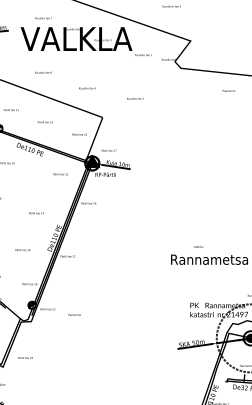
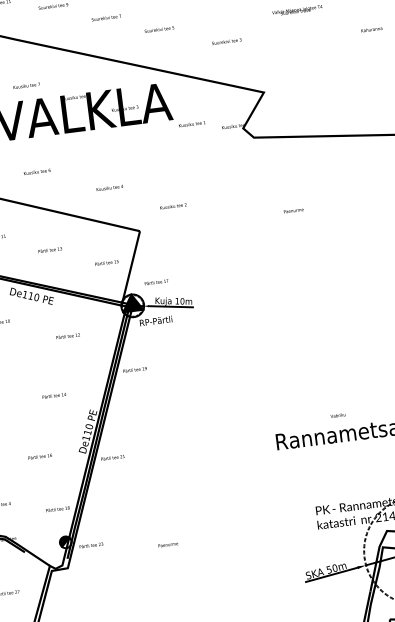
text: (228, 90) -> (292, 210), moved
text: (135, 98) -> (173, 205), moved
text: (60, 174) -> (67, 336), moved
text: (198, 246) -> (338, 414), moved
text: (74, 314) -> (167, 544), moved

